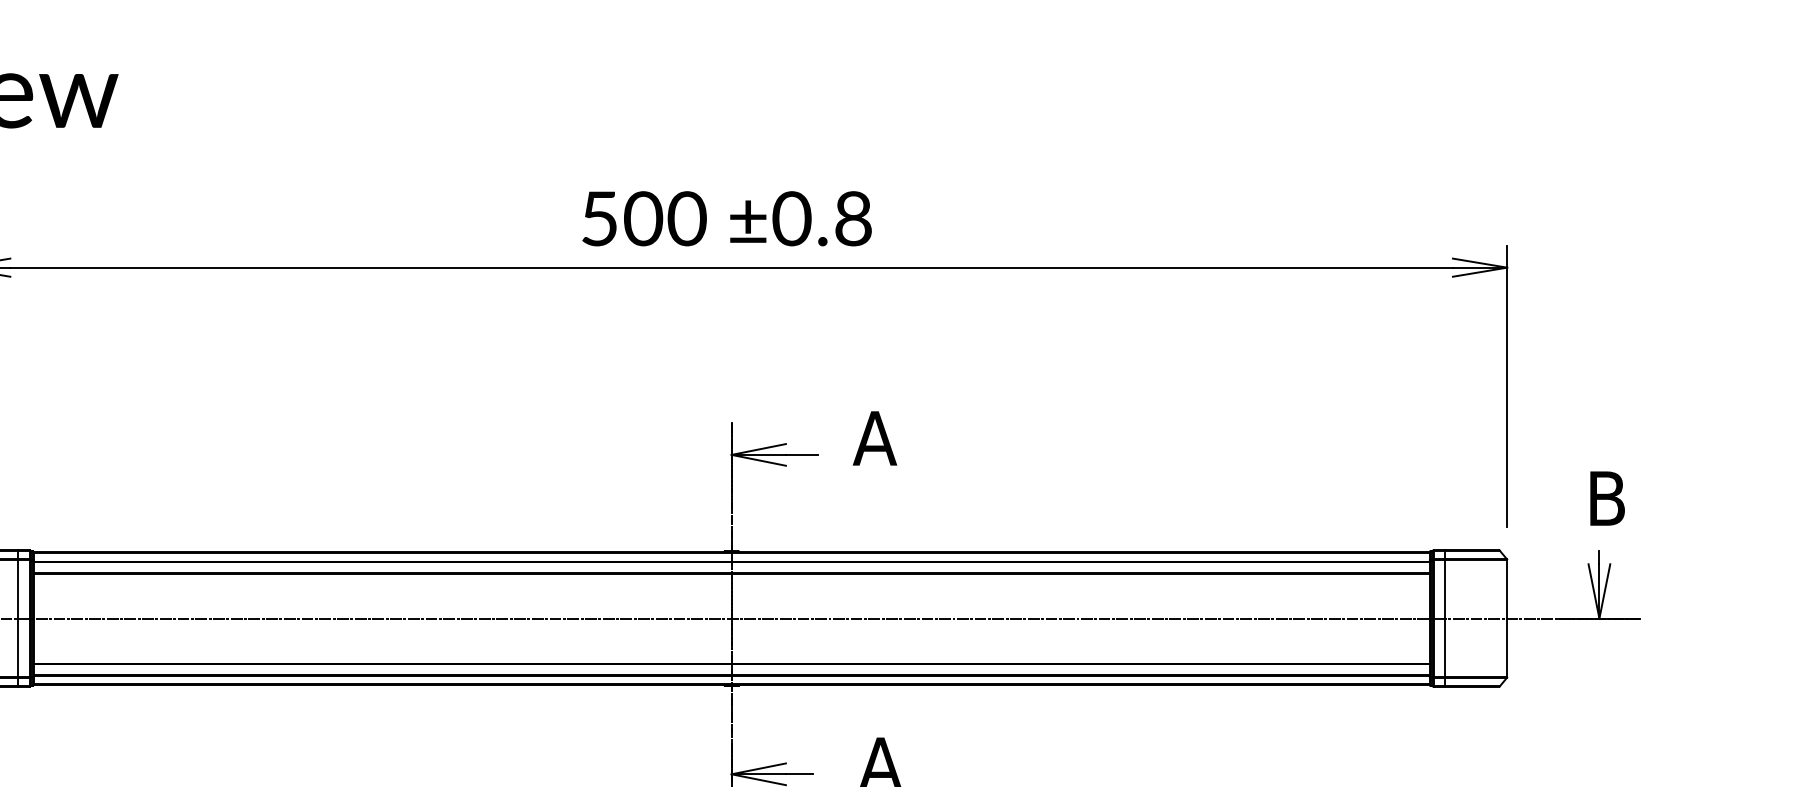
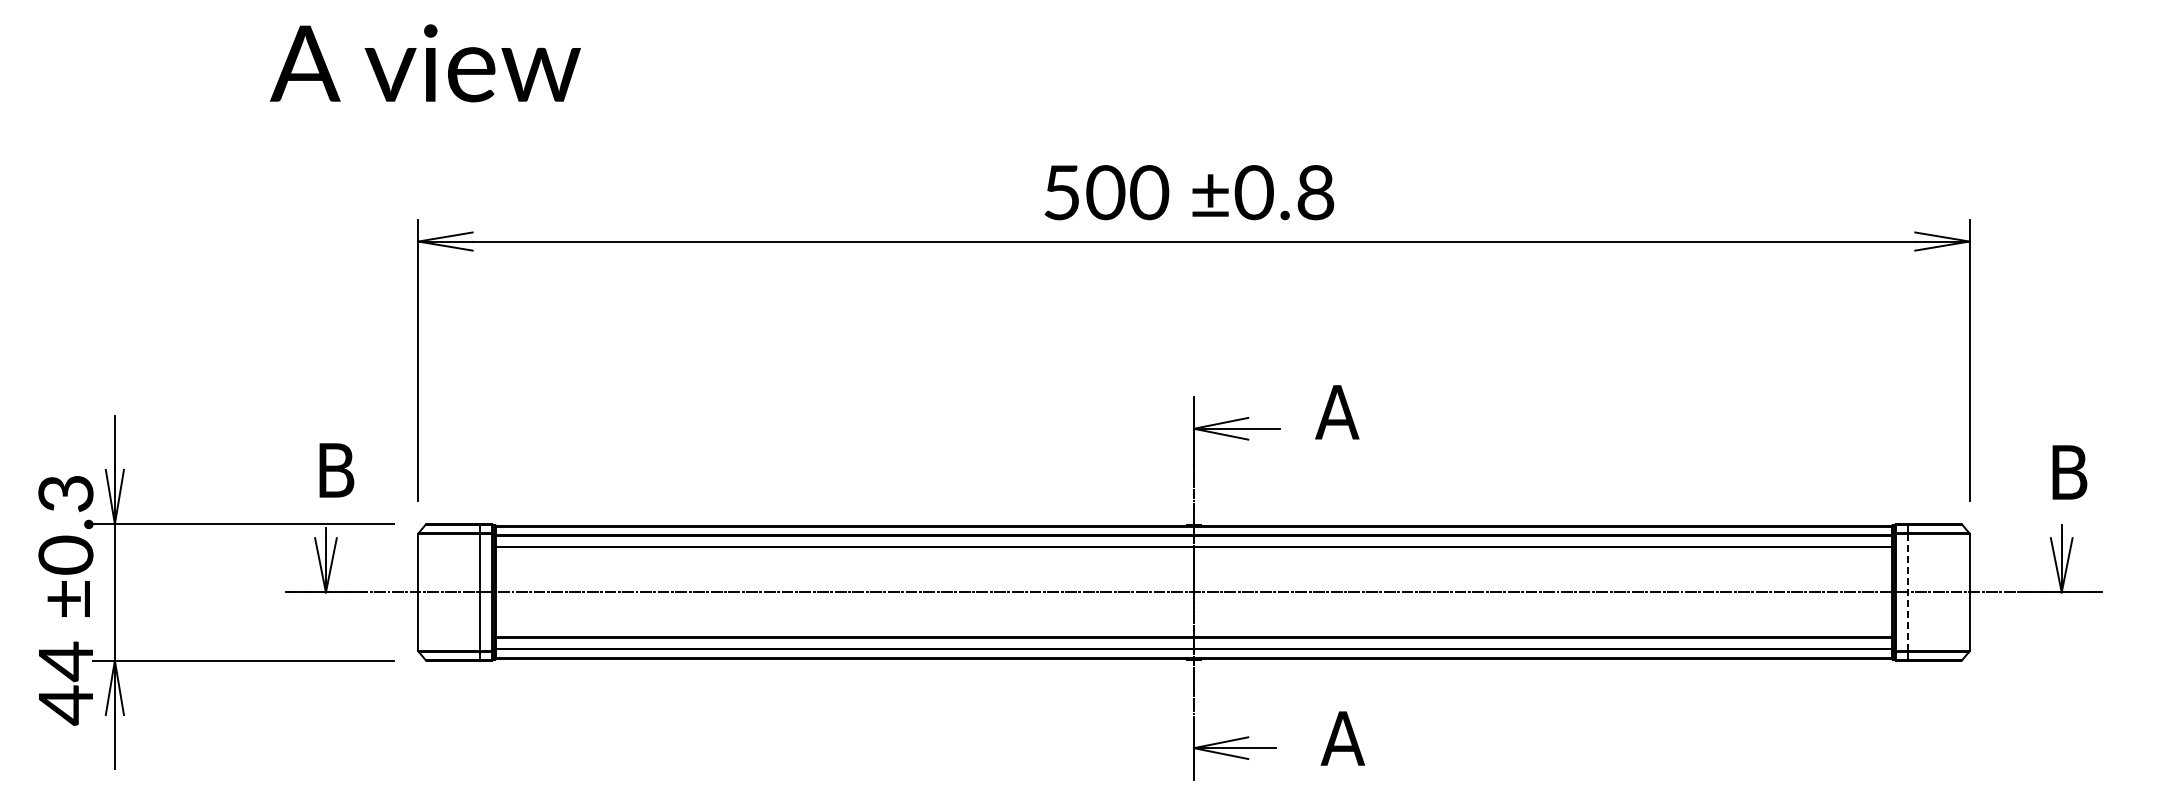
line: (1445, 618) -> (1907, 592), solid -> dashed

